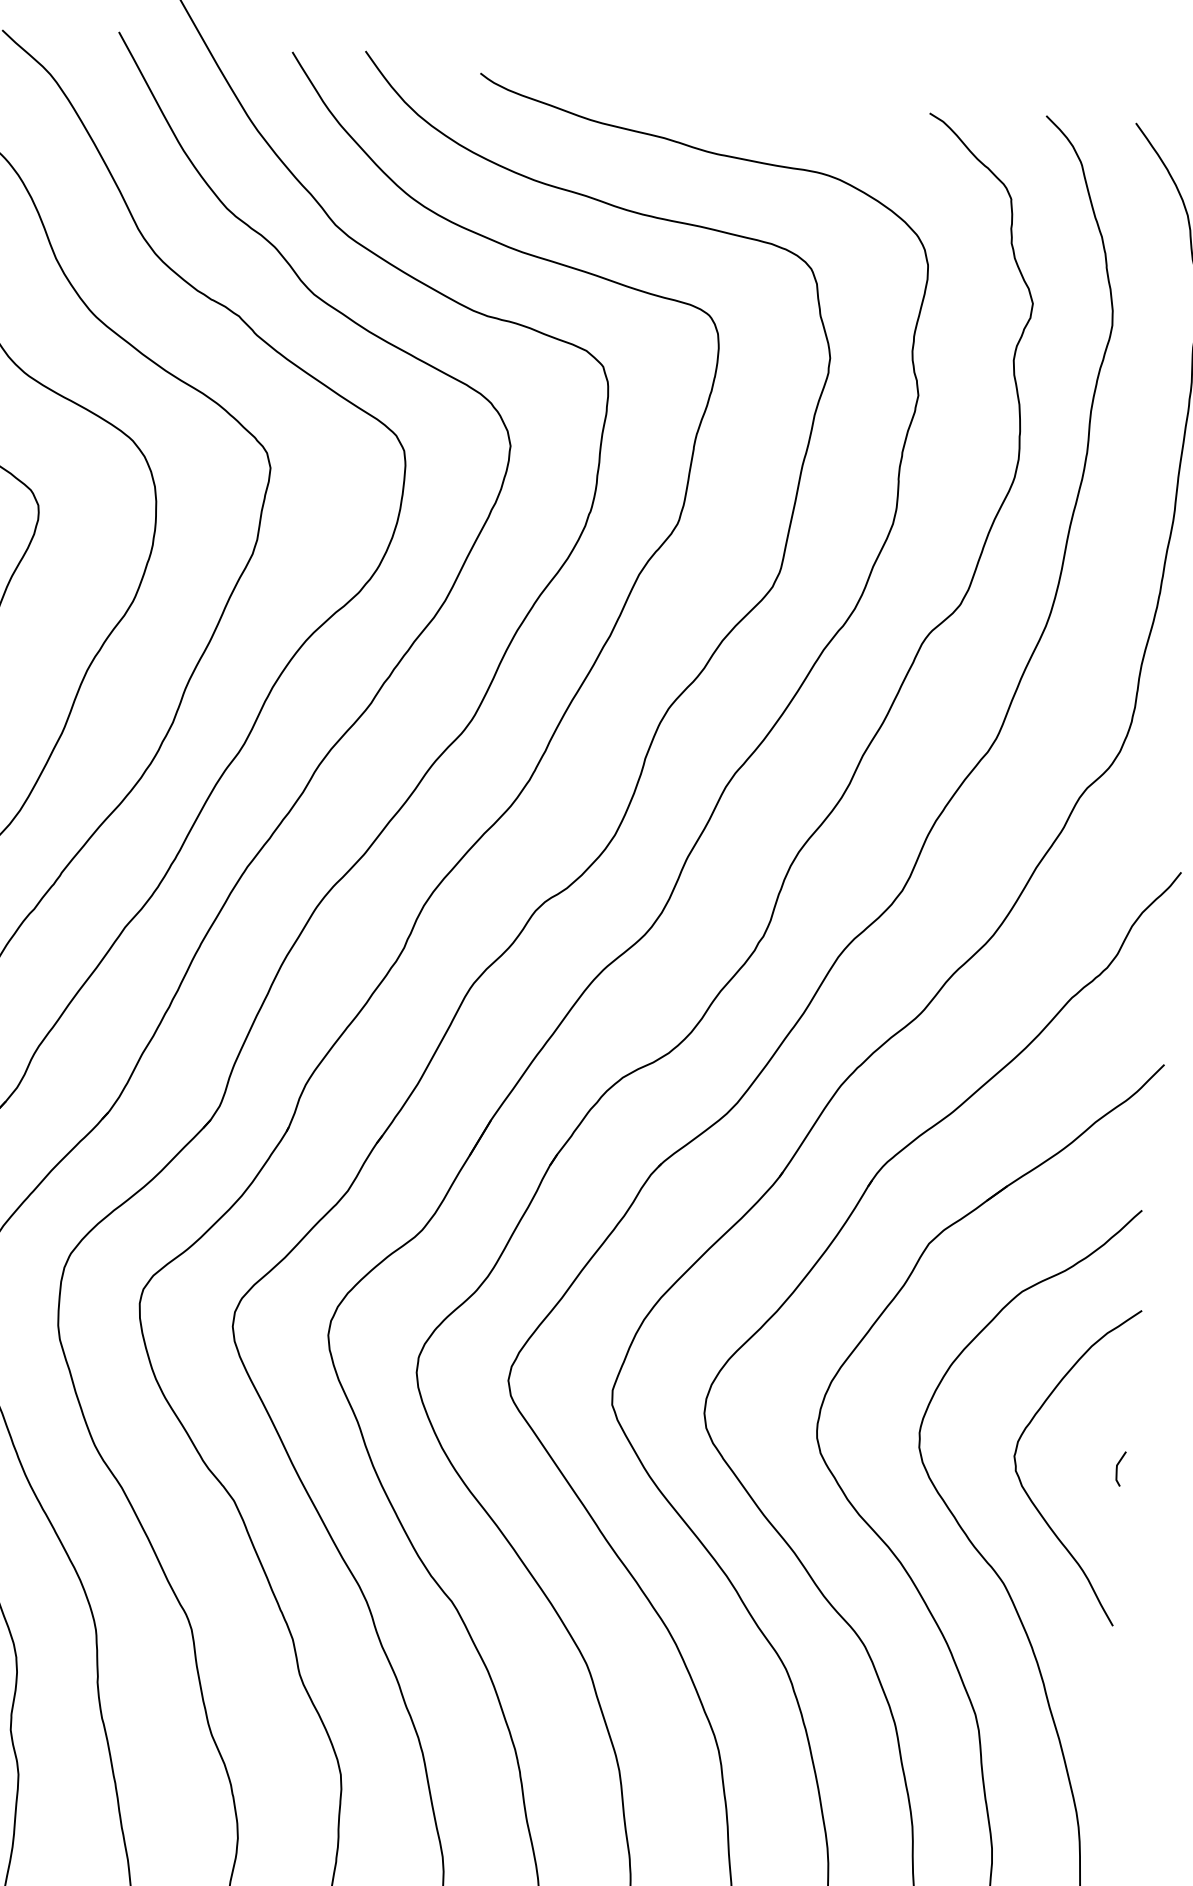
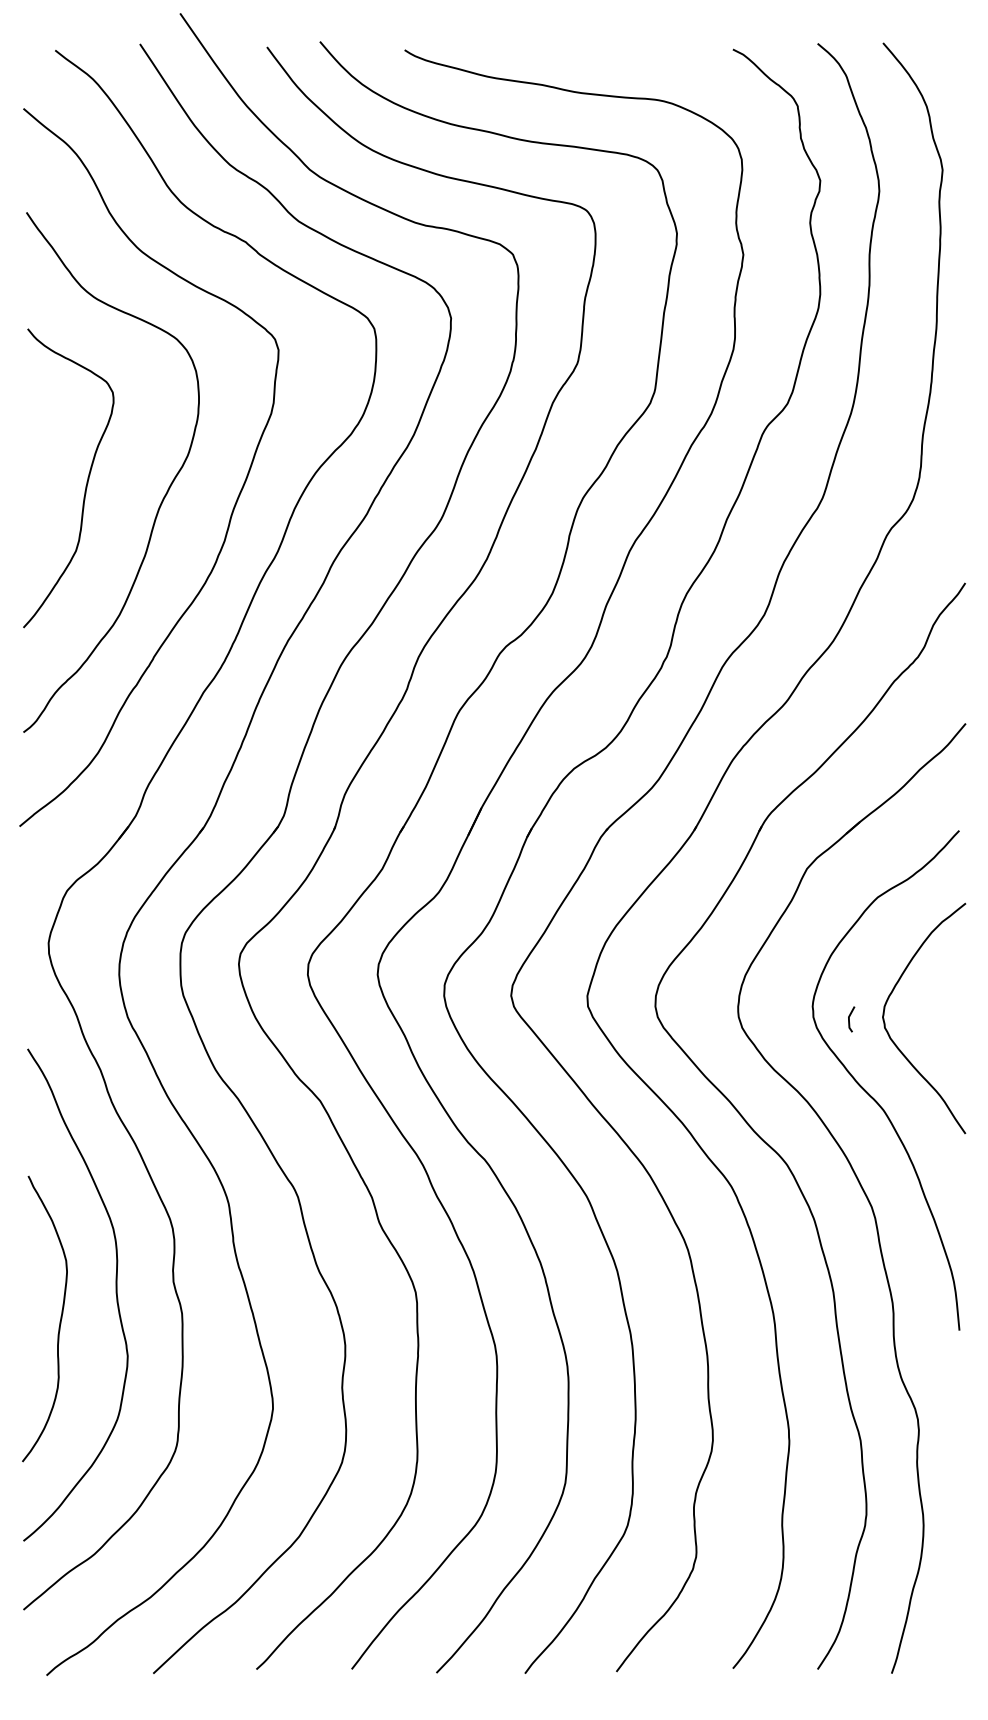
line: (1117, 1468) -> (849, 1019), moved

